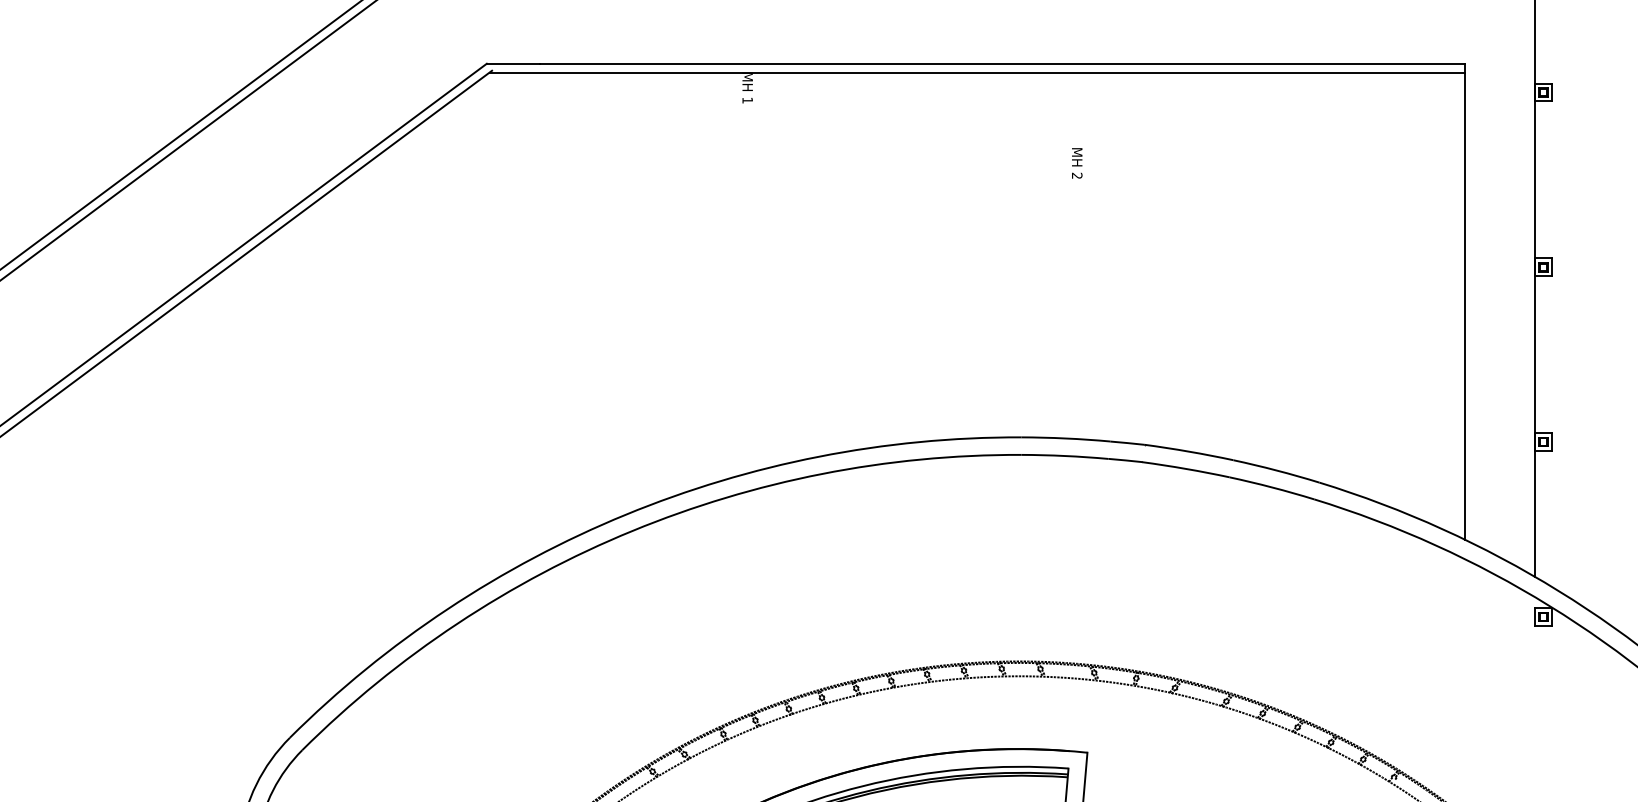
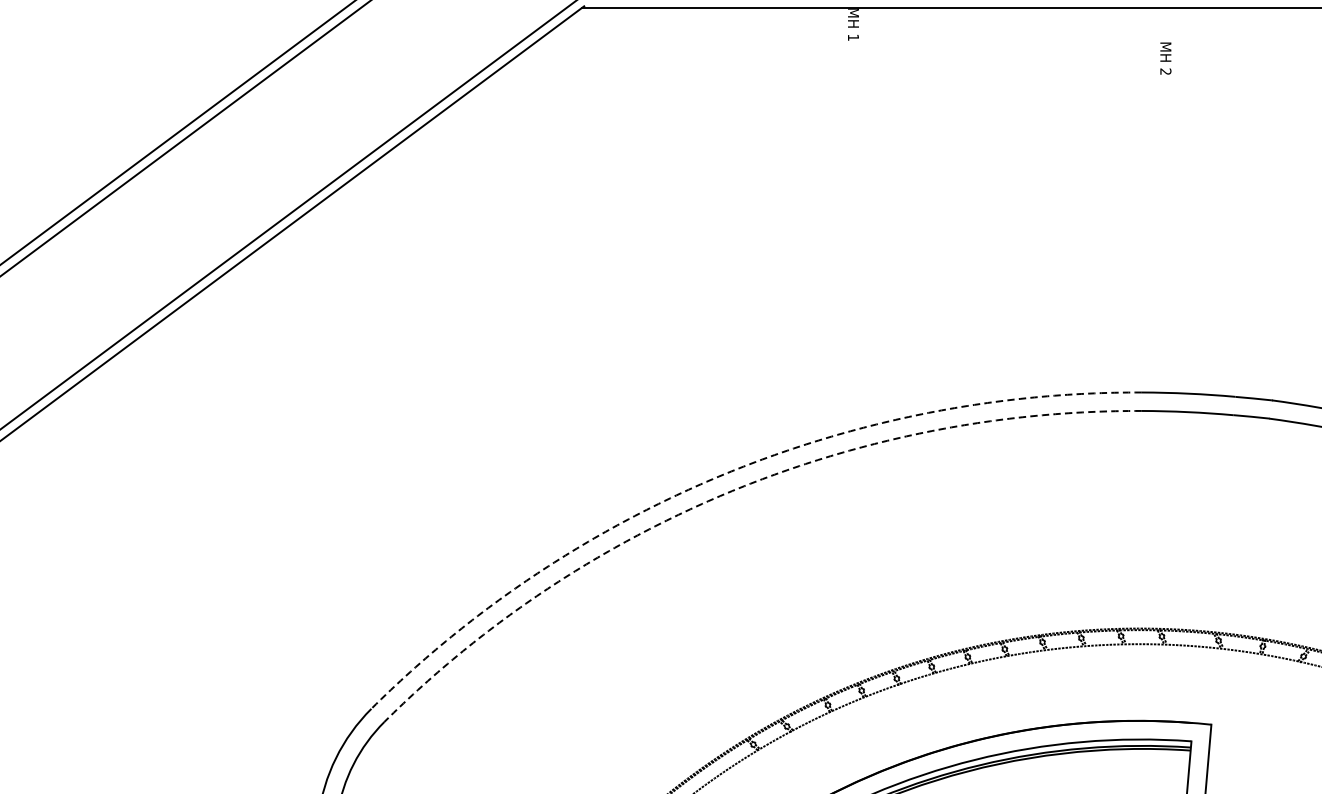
text: (1077, 163) -> (1166, 58), moved
arc: (625, 514) -> (724, 473), solid -> dashed
arc: (632, 530) -> (732, 490), solid -> dashed

